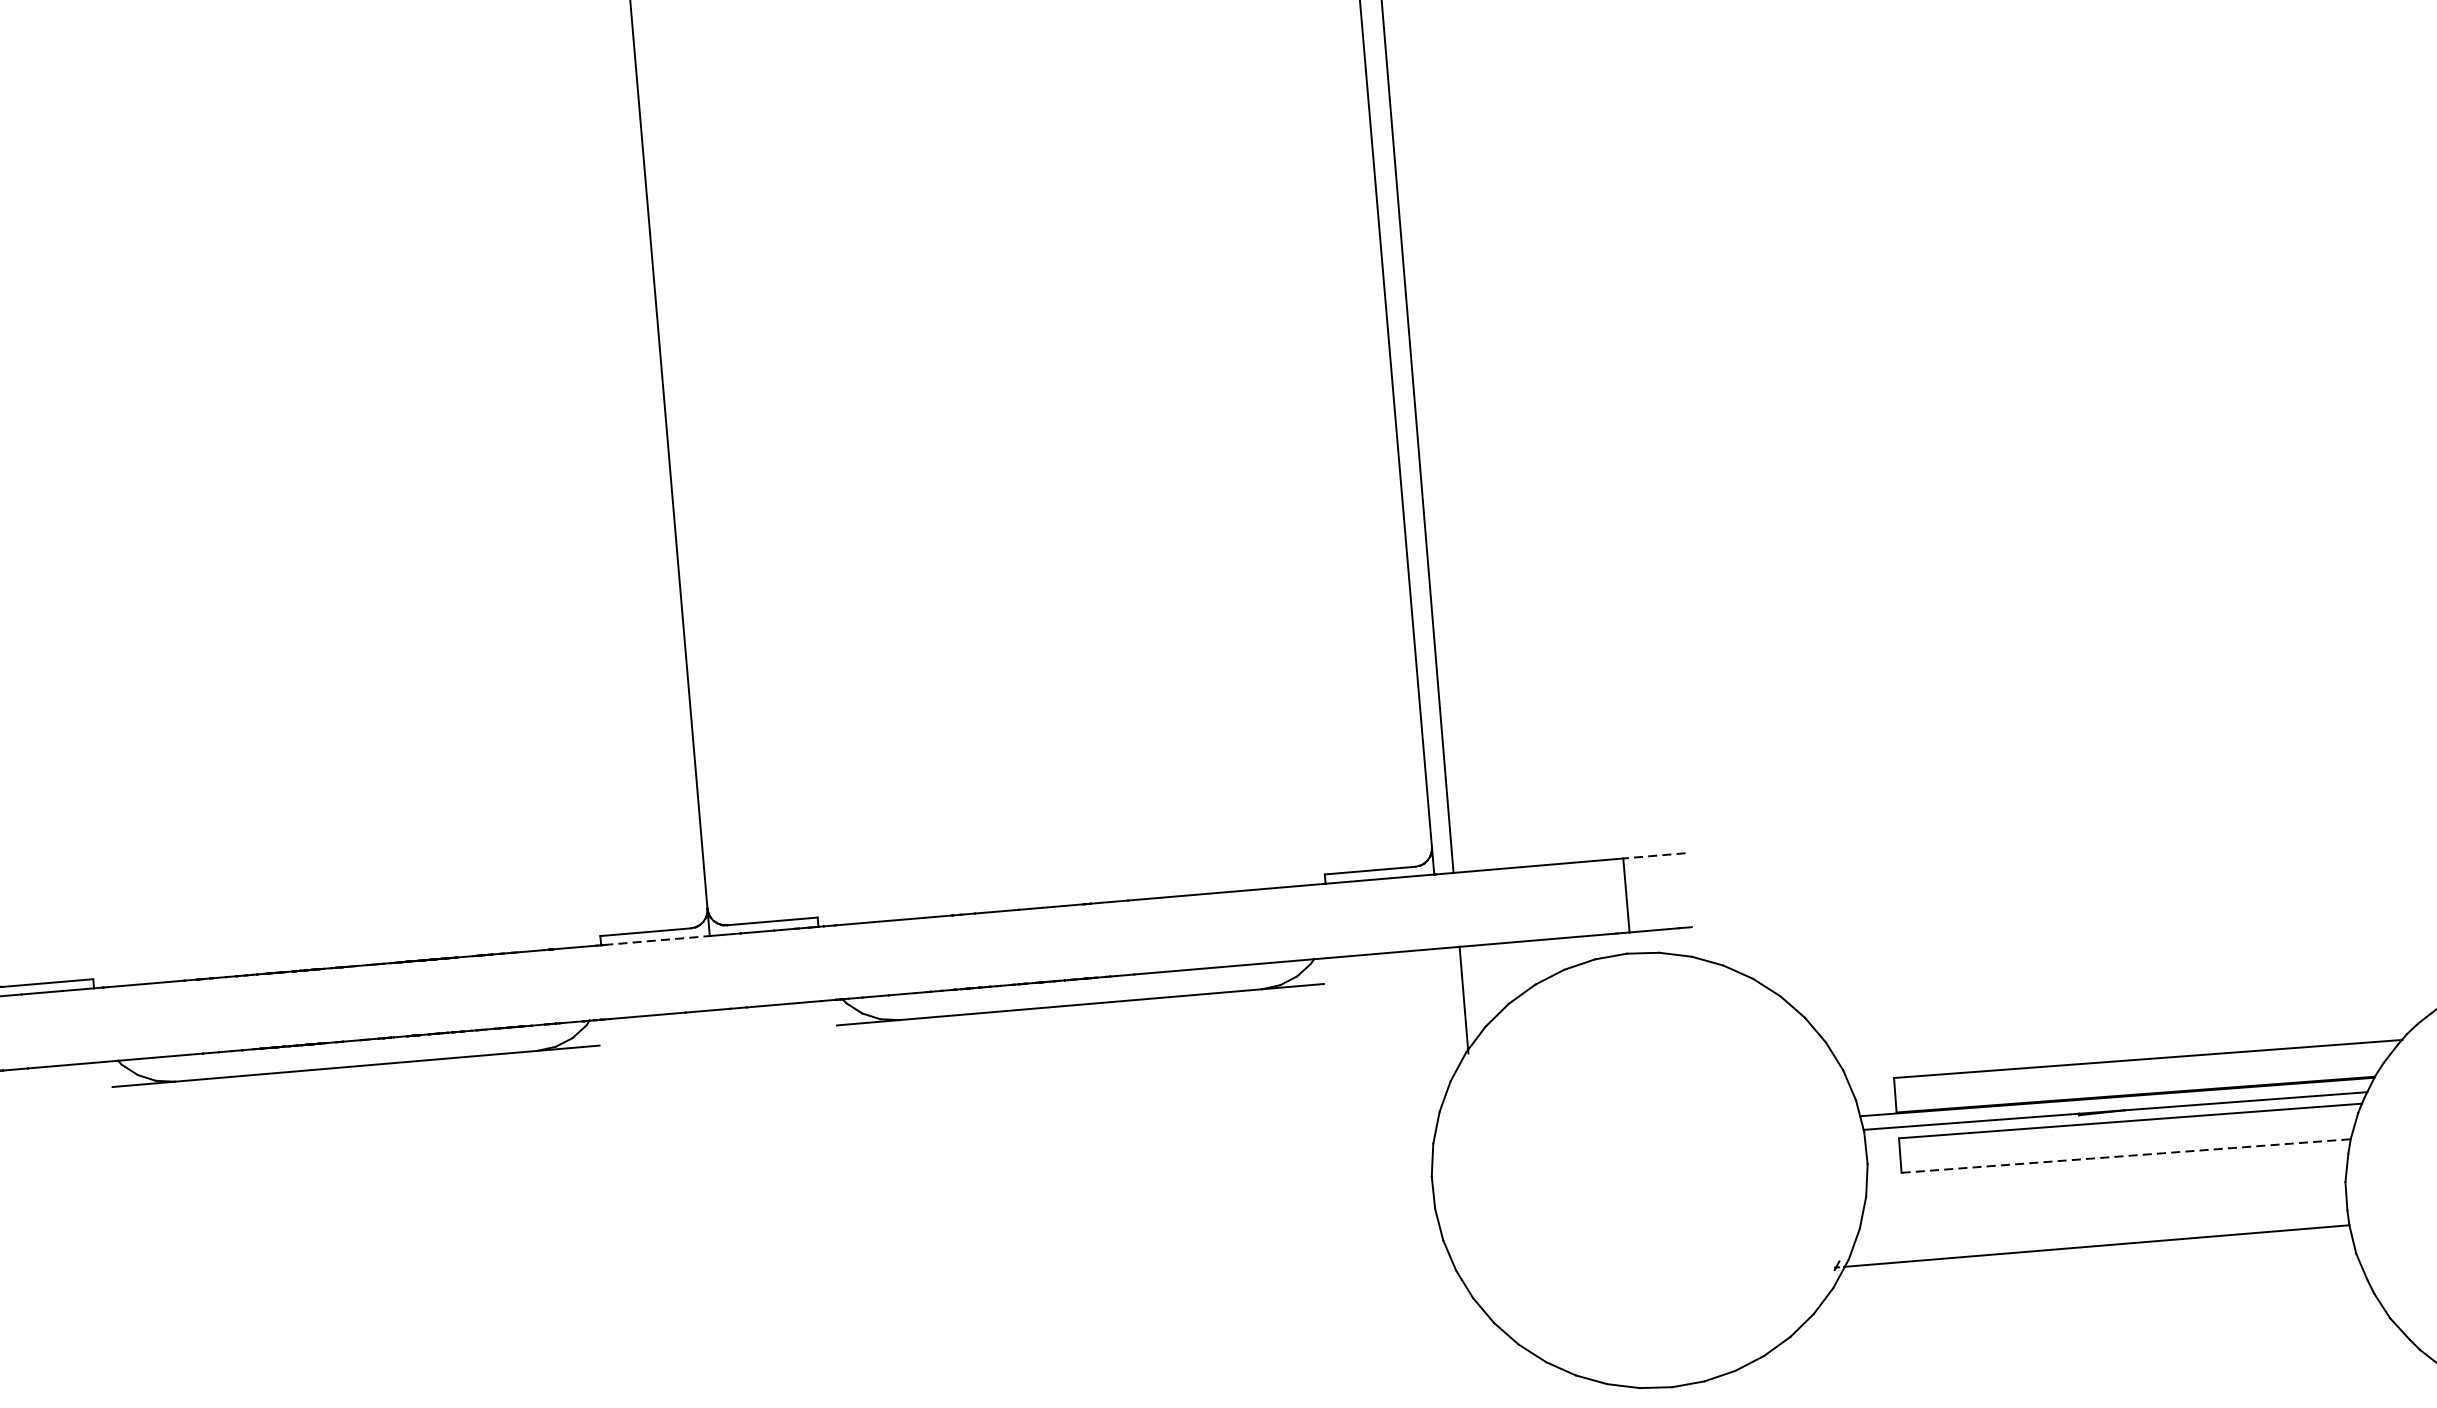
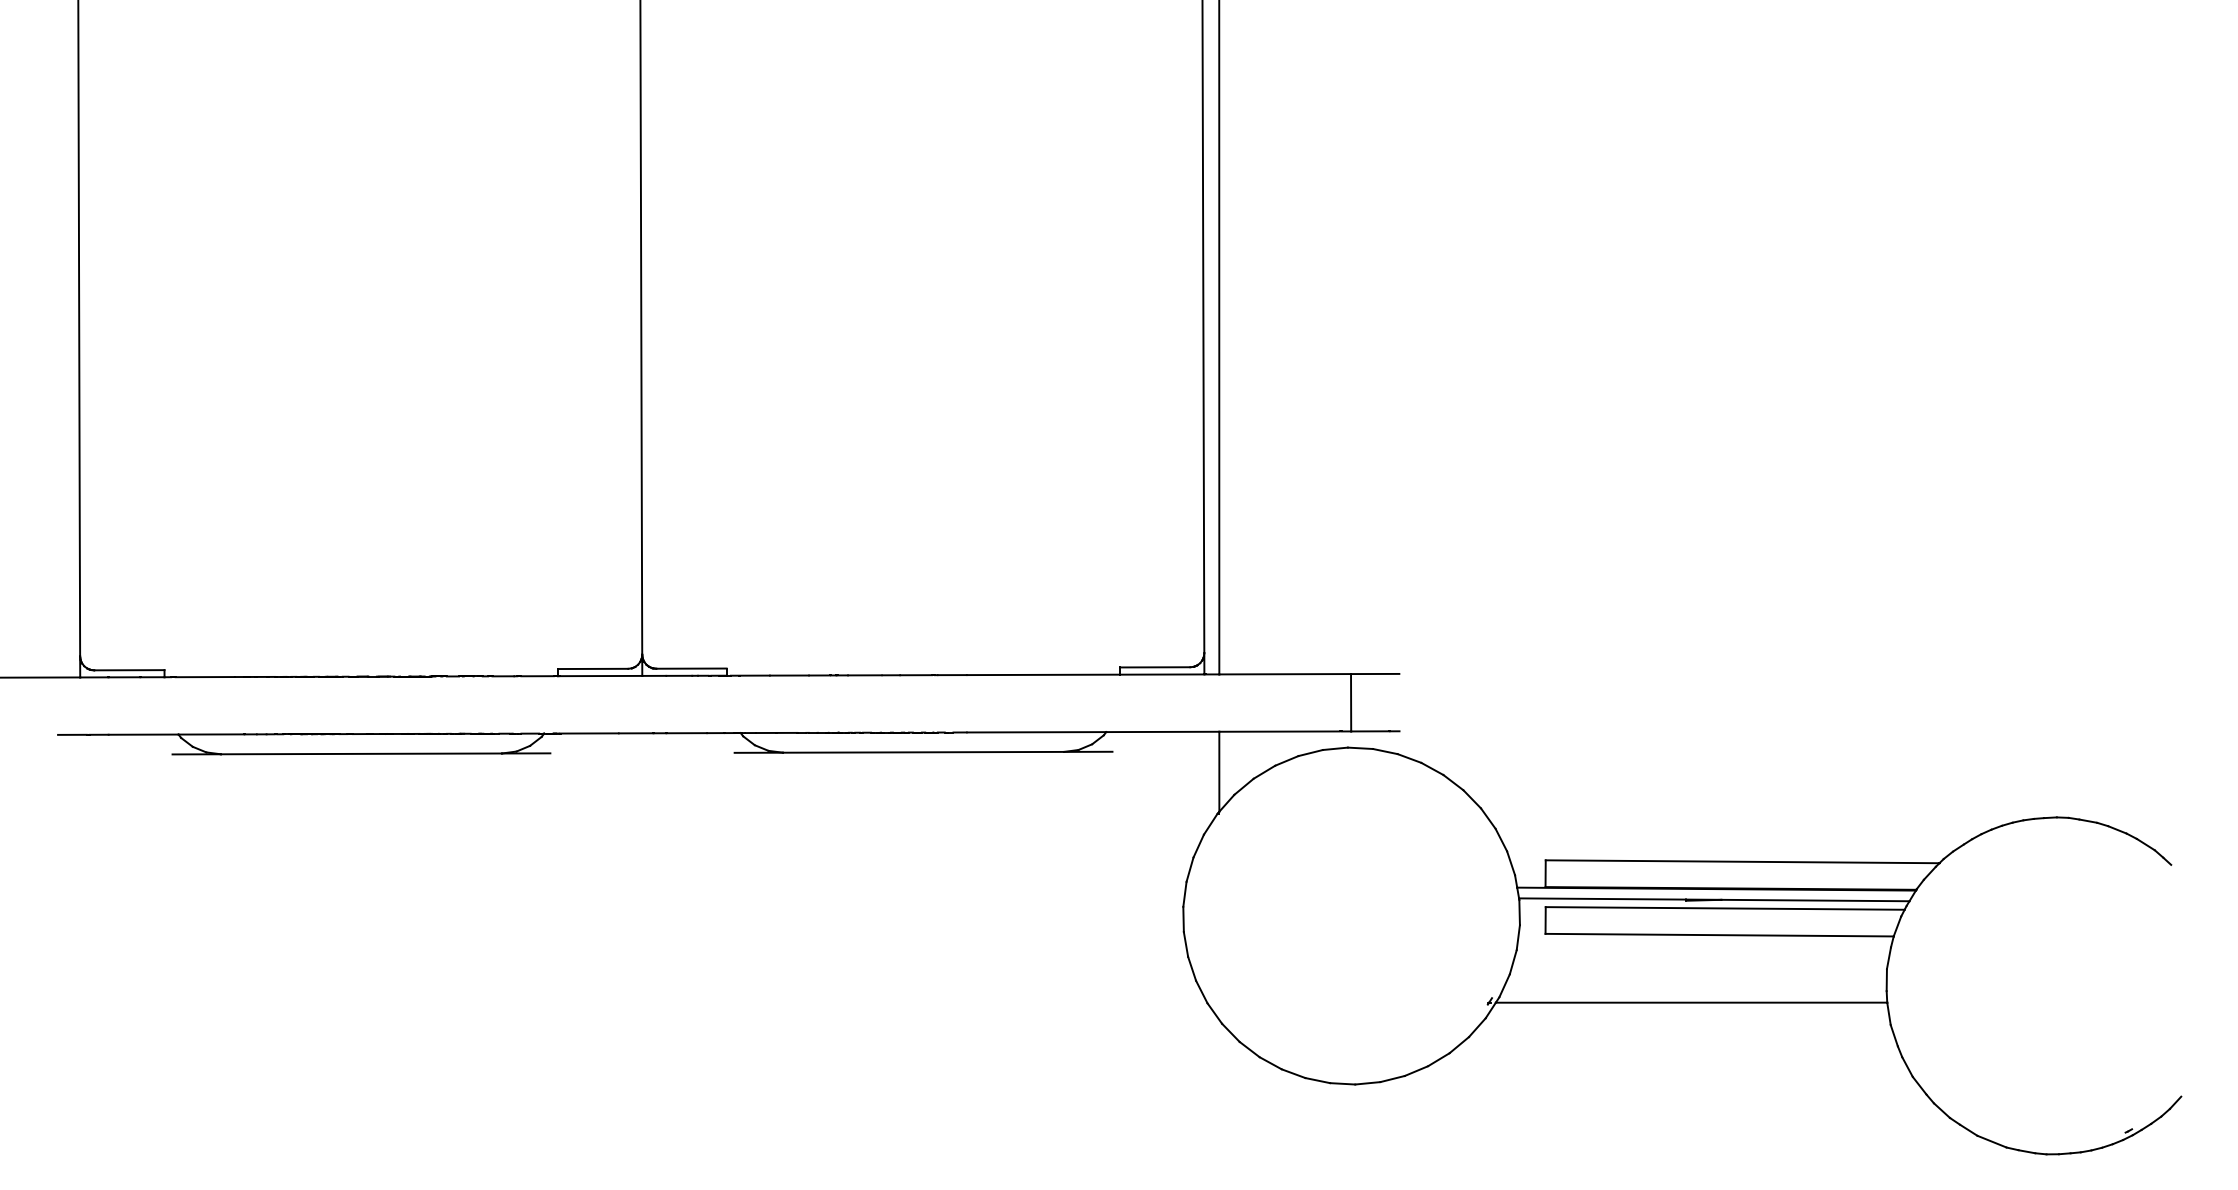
line: (1653, 855) -> (1374, 673), dashed -> solid
line: (657, 941) -> (601, 676), dashed -> solid
line: (2127, 1156) -> (1720, 935), dashed -> solid

